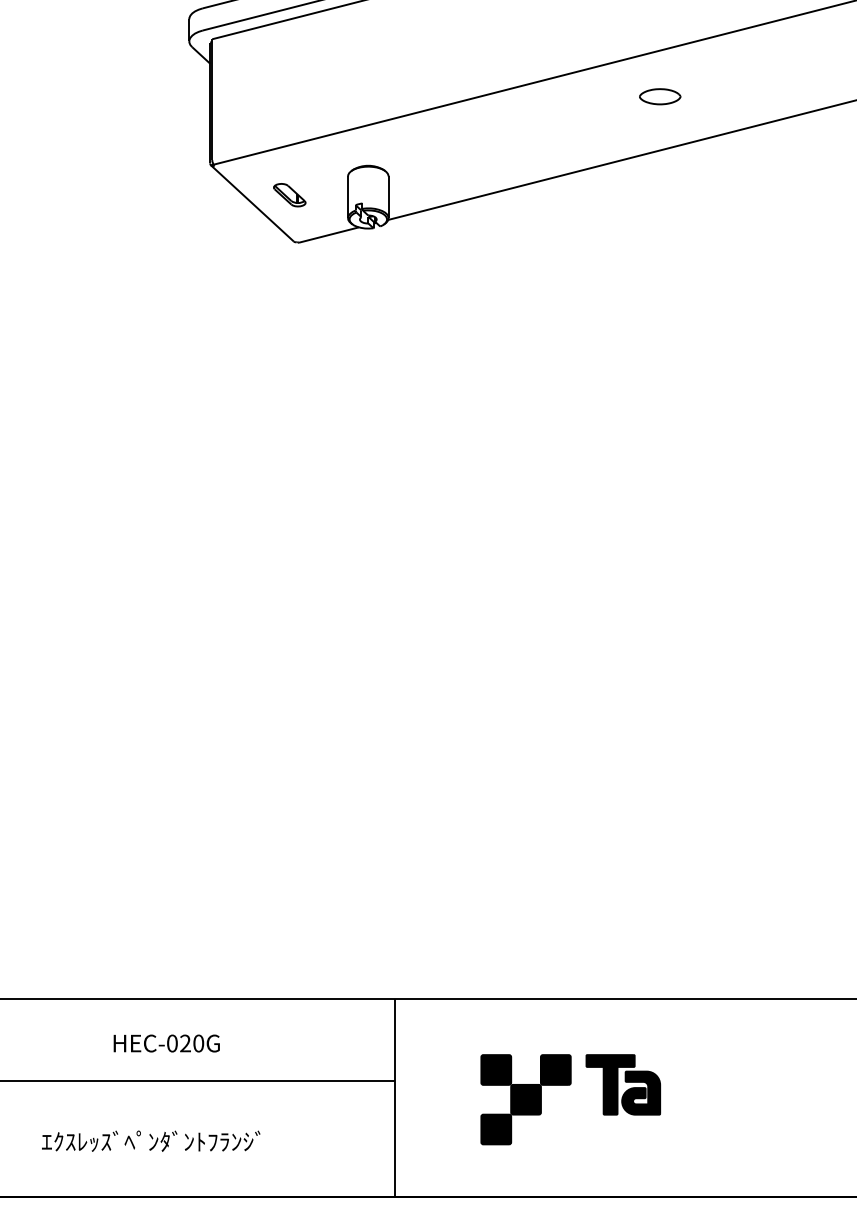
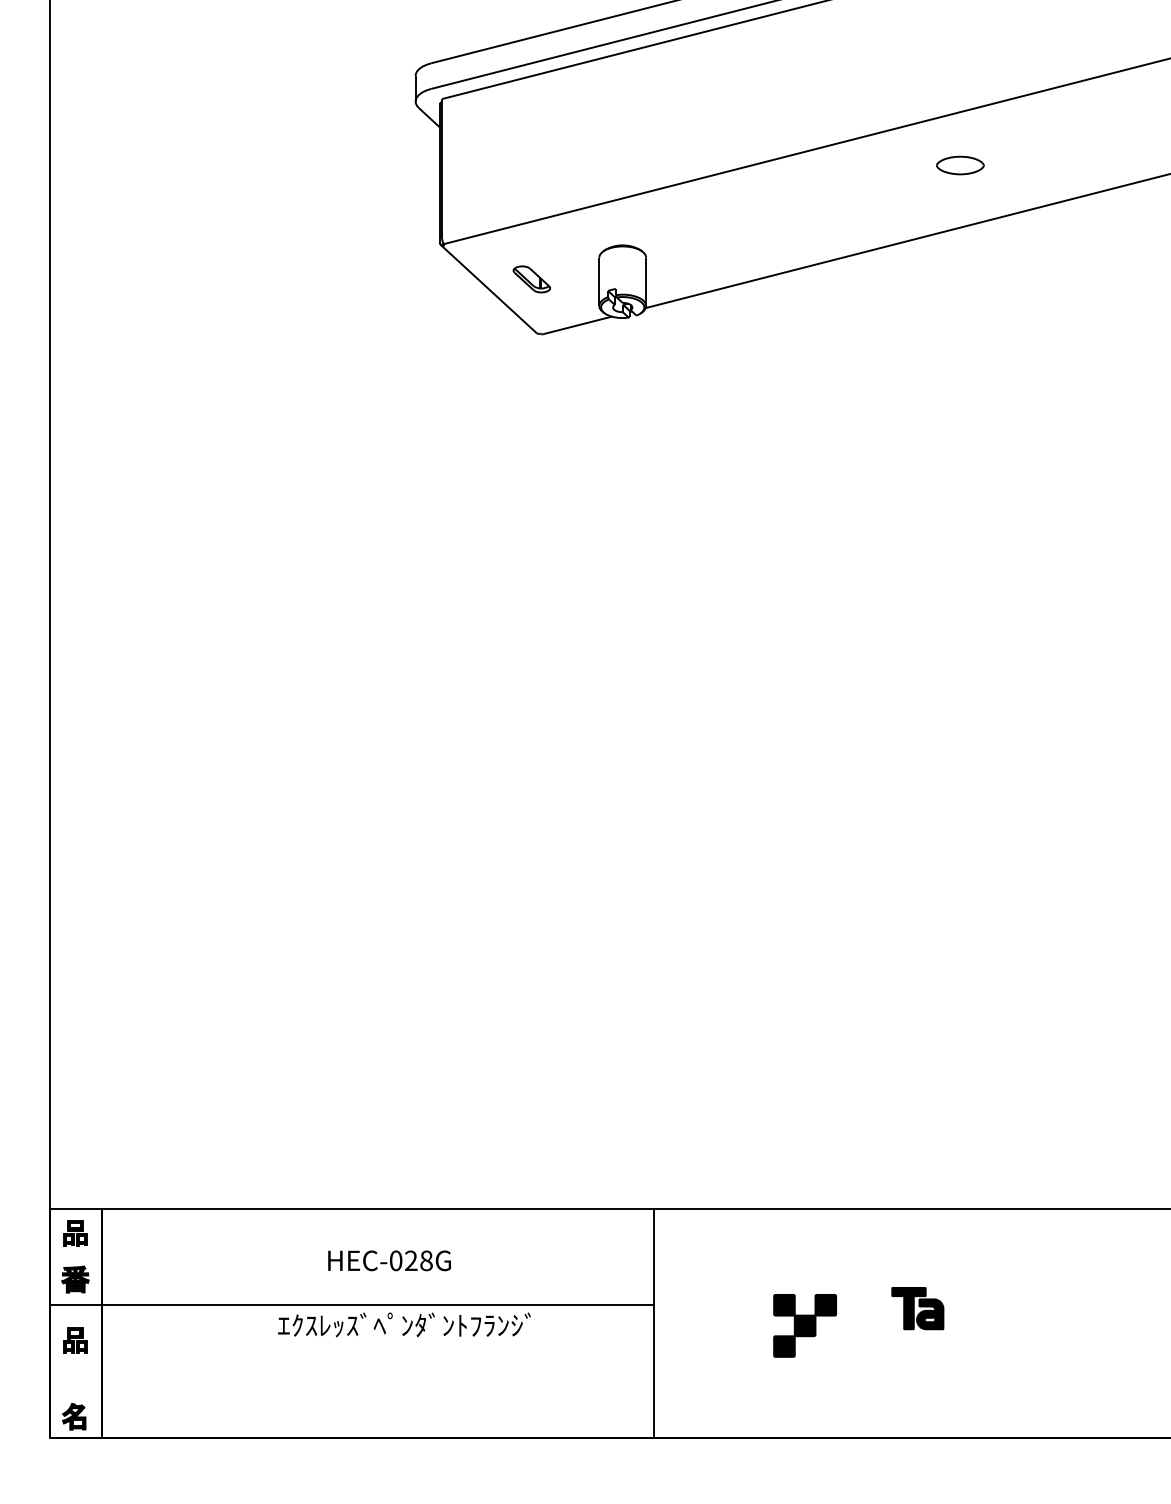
text: (198, 1043) -> (426, 1260), HEC-020G -> HEC-028G
part: (623, 1084) -> (917, 1308), size x0.6
part: (525, 1099) -> (804, 1325), size x0.6
text: (151, 1140) -> (404, 1324), moved

